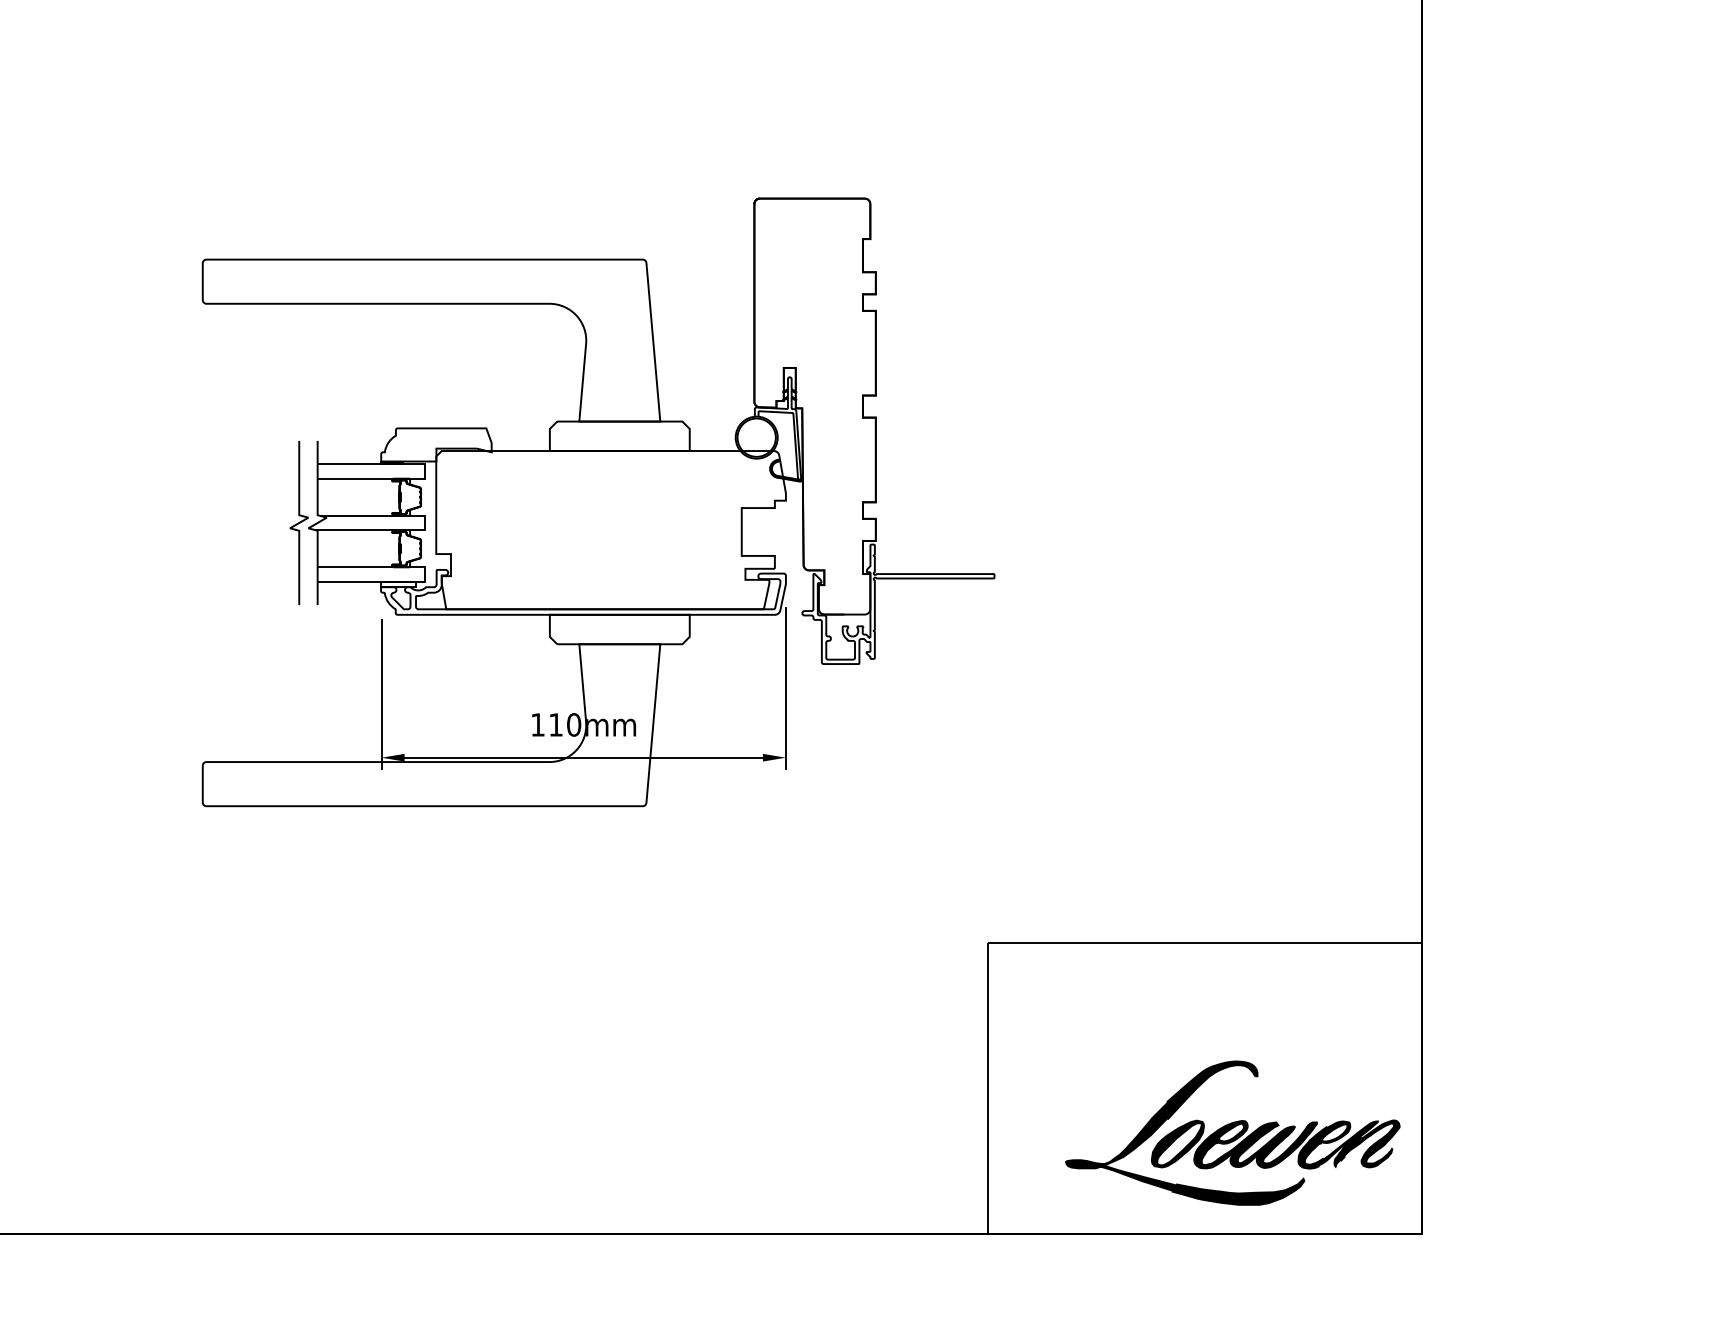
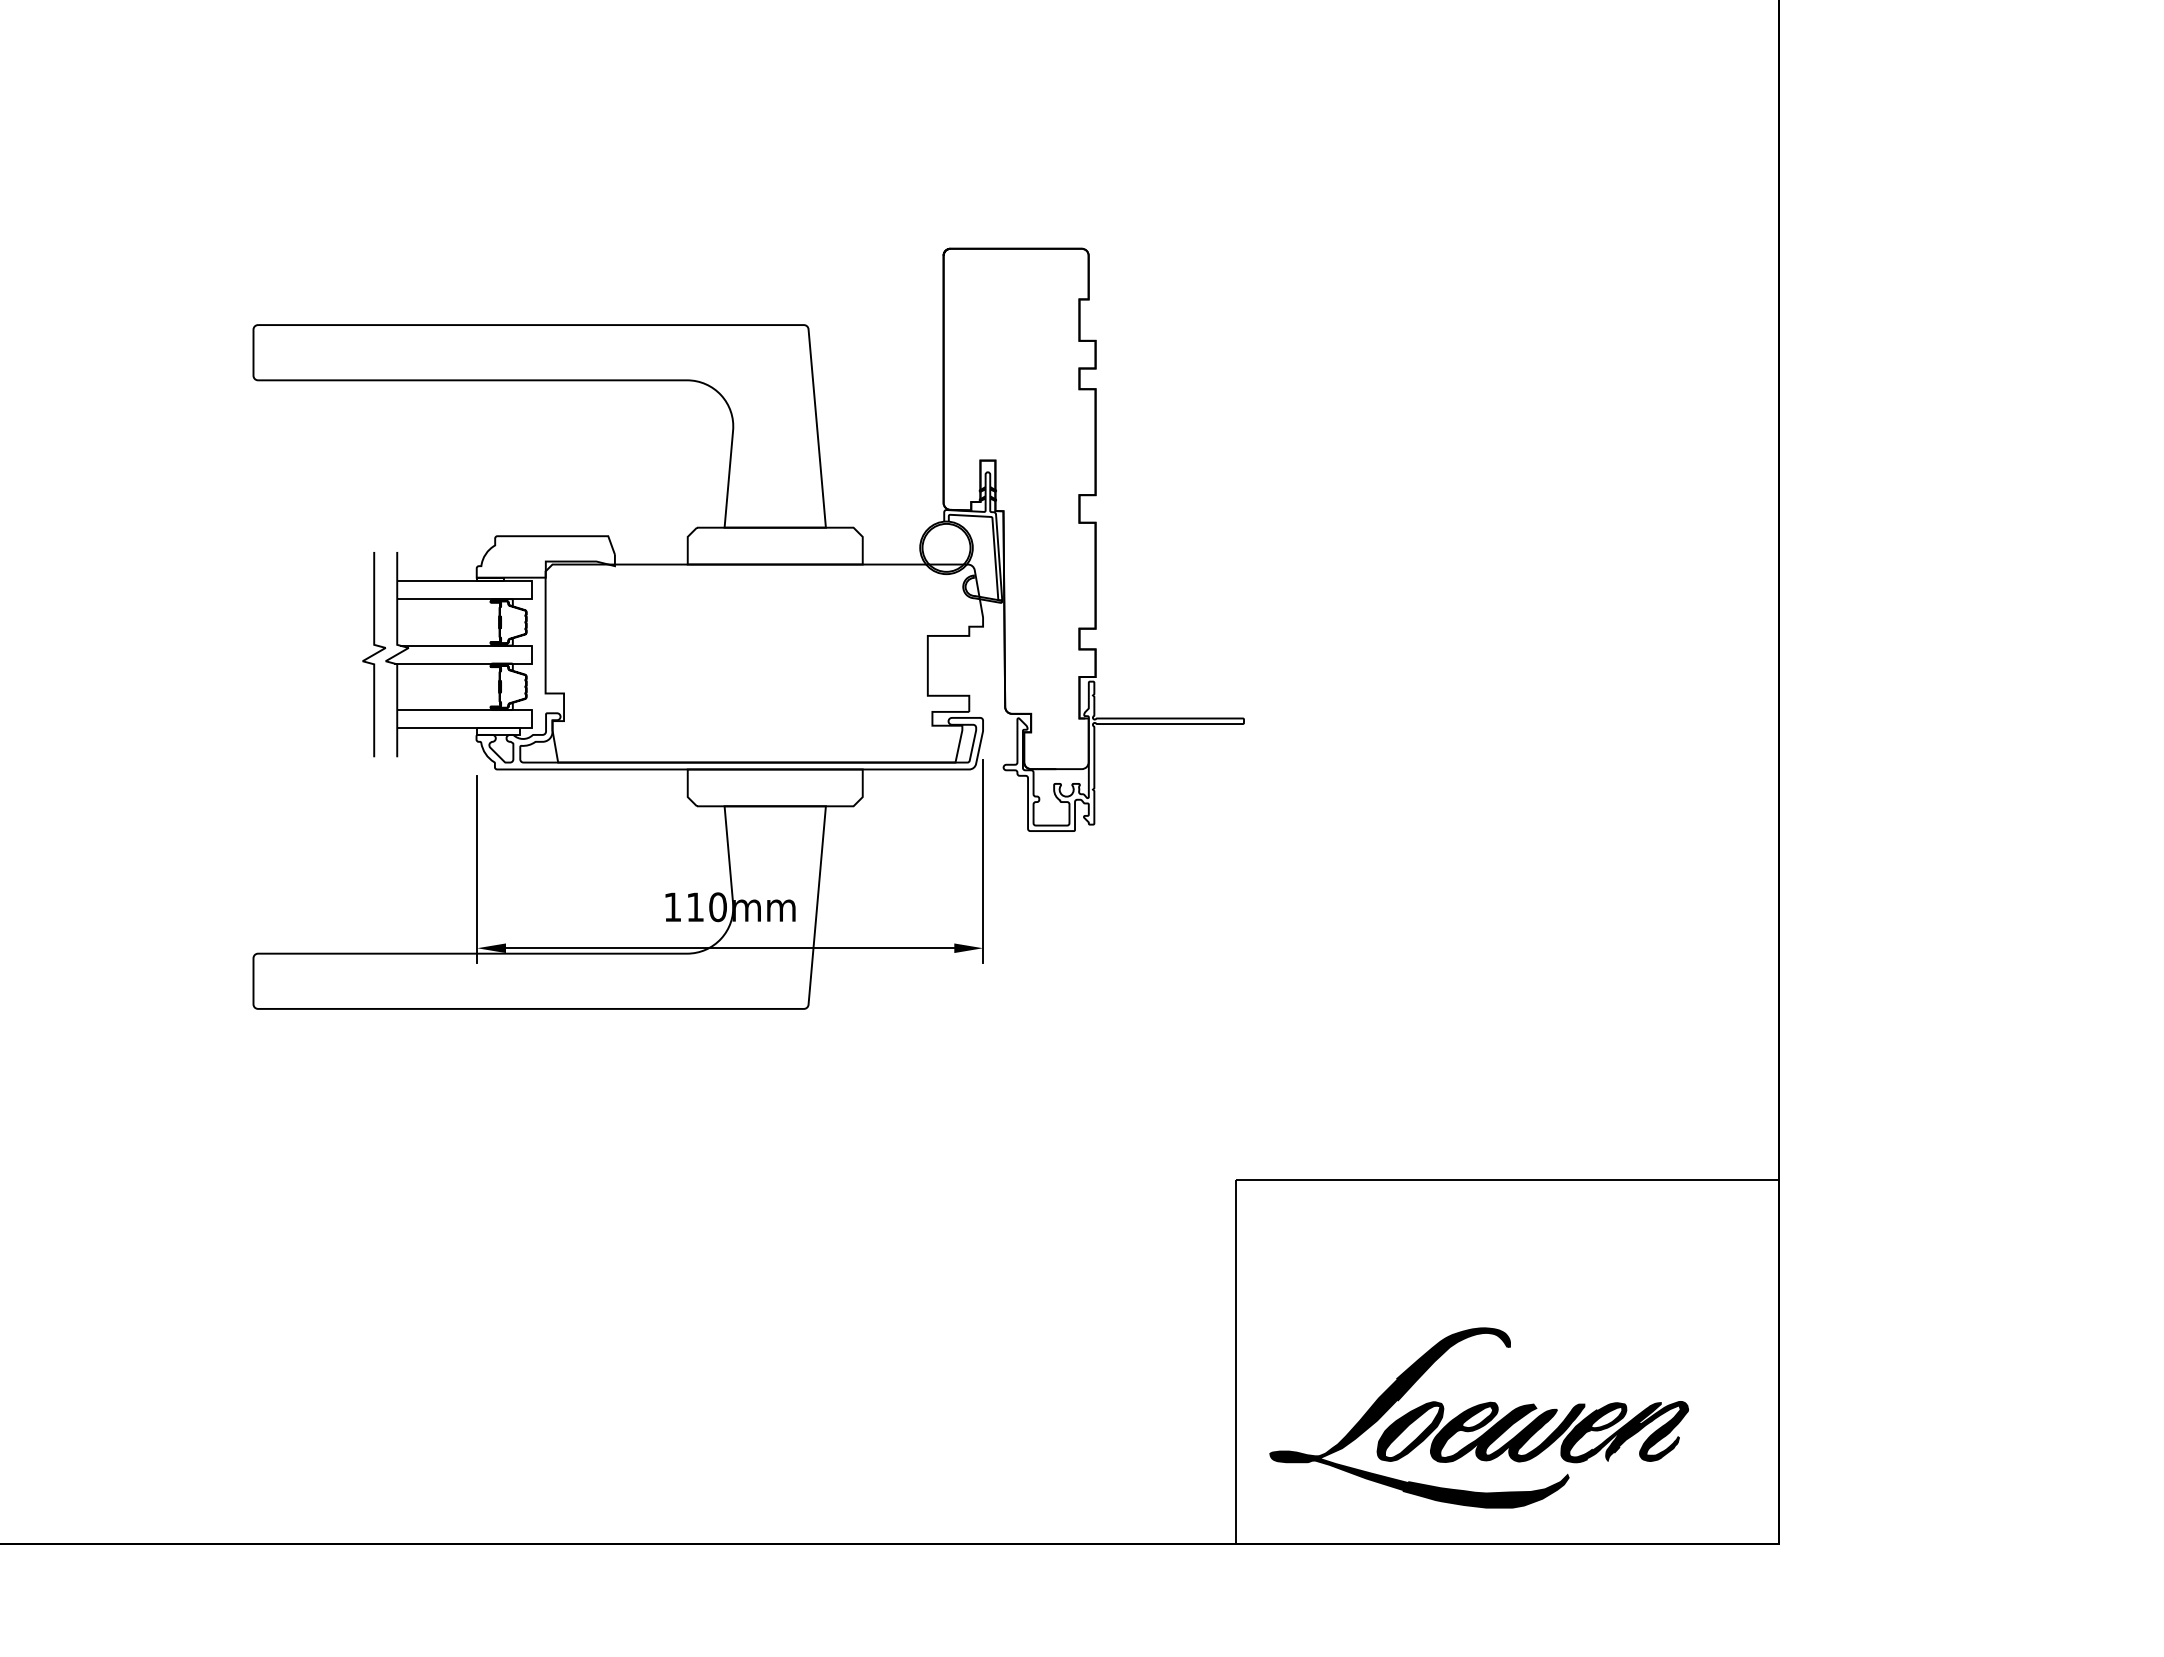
part: (1233, 1132) -> (1479, 1417), moved

